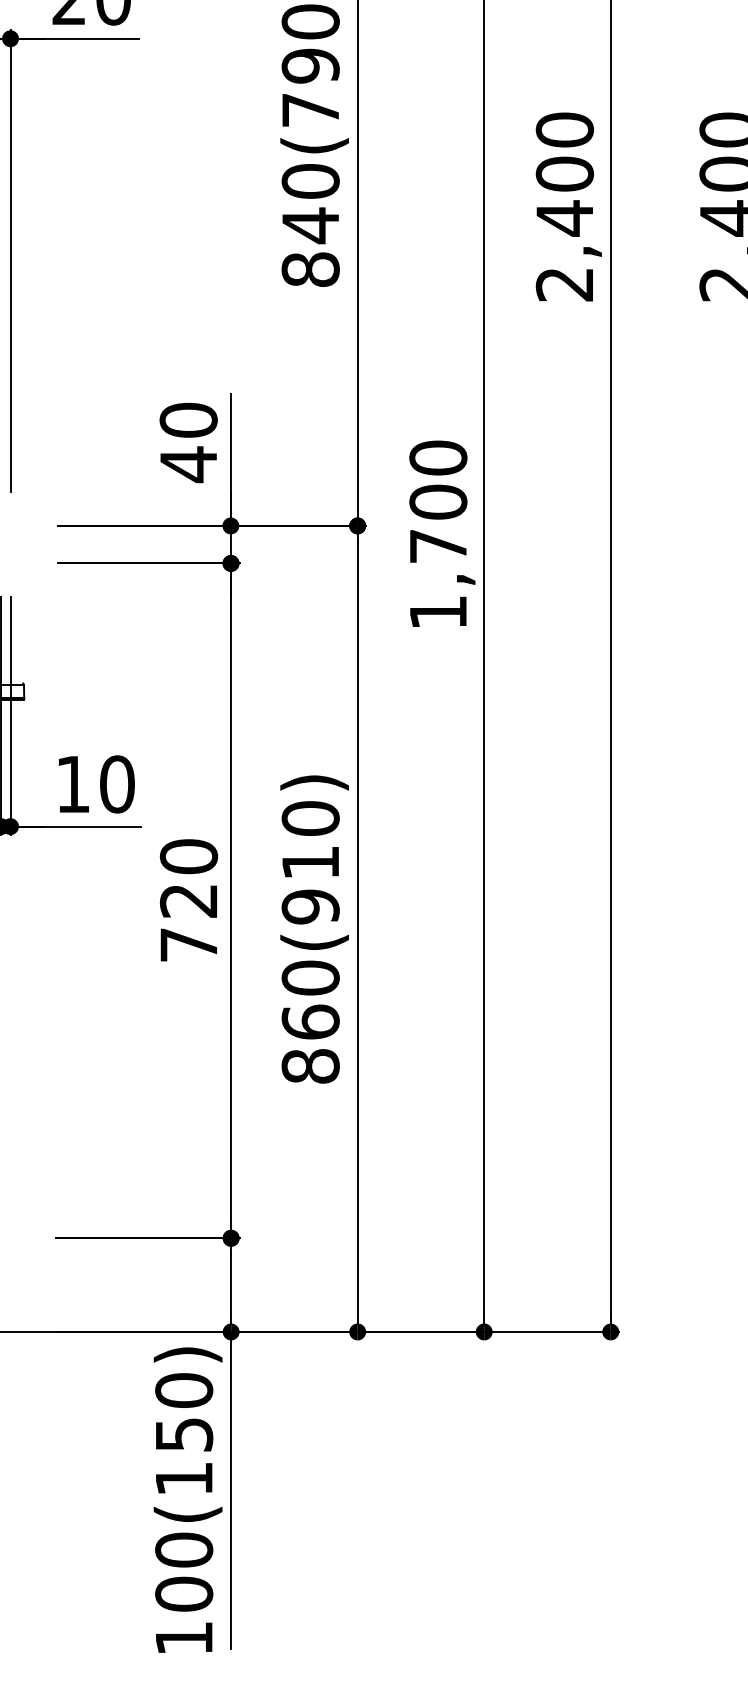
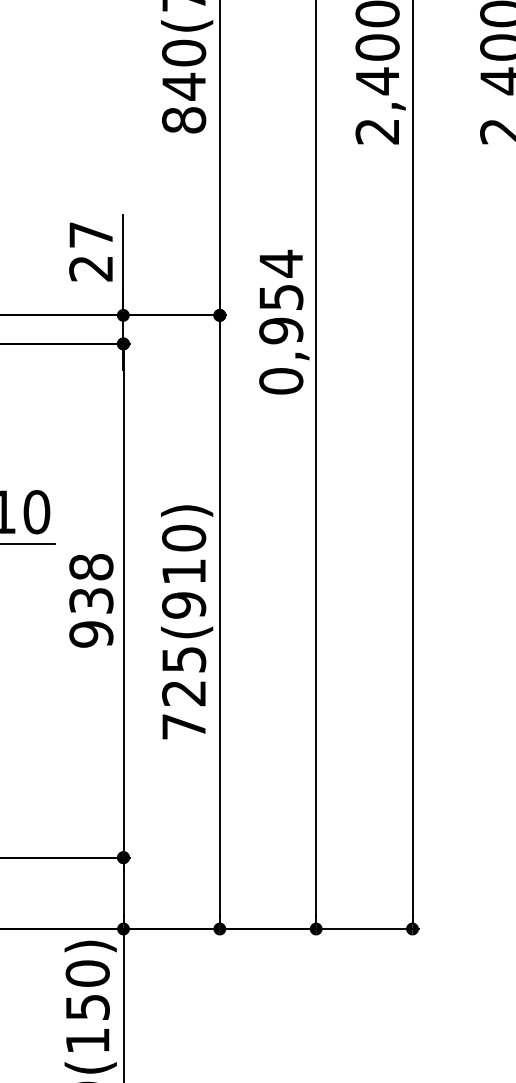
text: (188, 442) -> (91, 251), 40 -> 27
text: (438, 534) -> (281, 321), 1,700 -> 0,954
text: (188, 900) -> (91, 600), 720 -> 938
text: (310, 1021) -> (183, 692), 860(910) -> 725(910)

